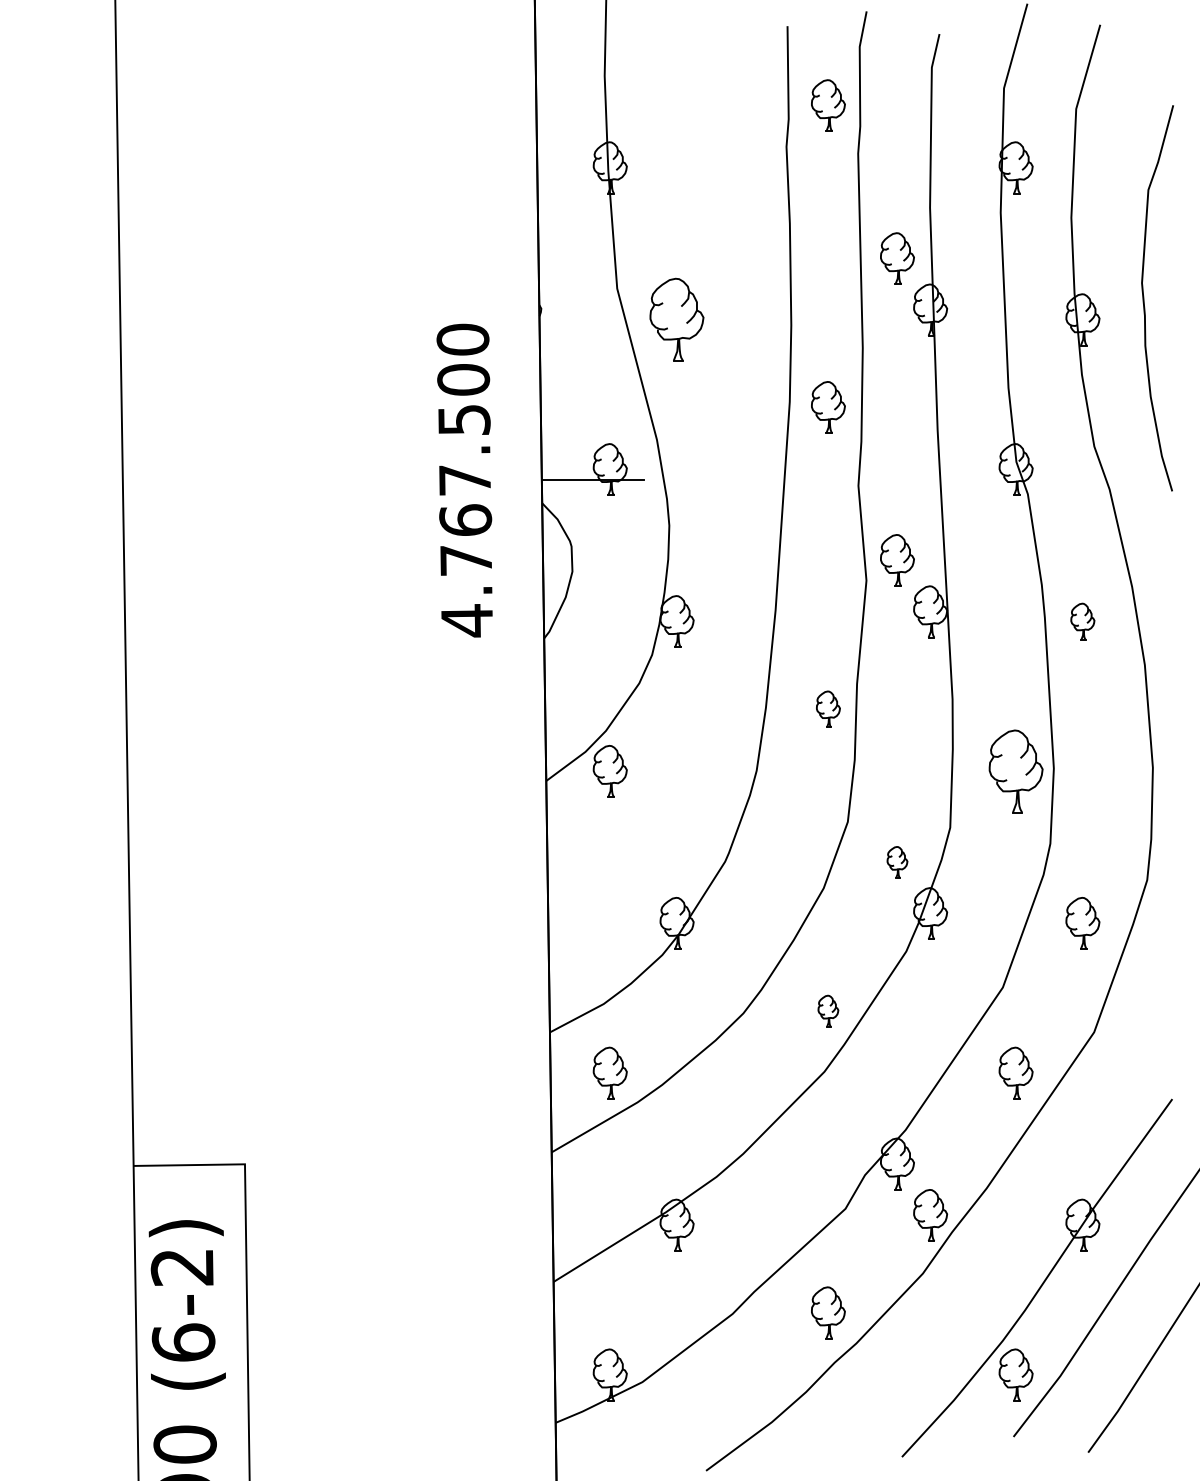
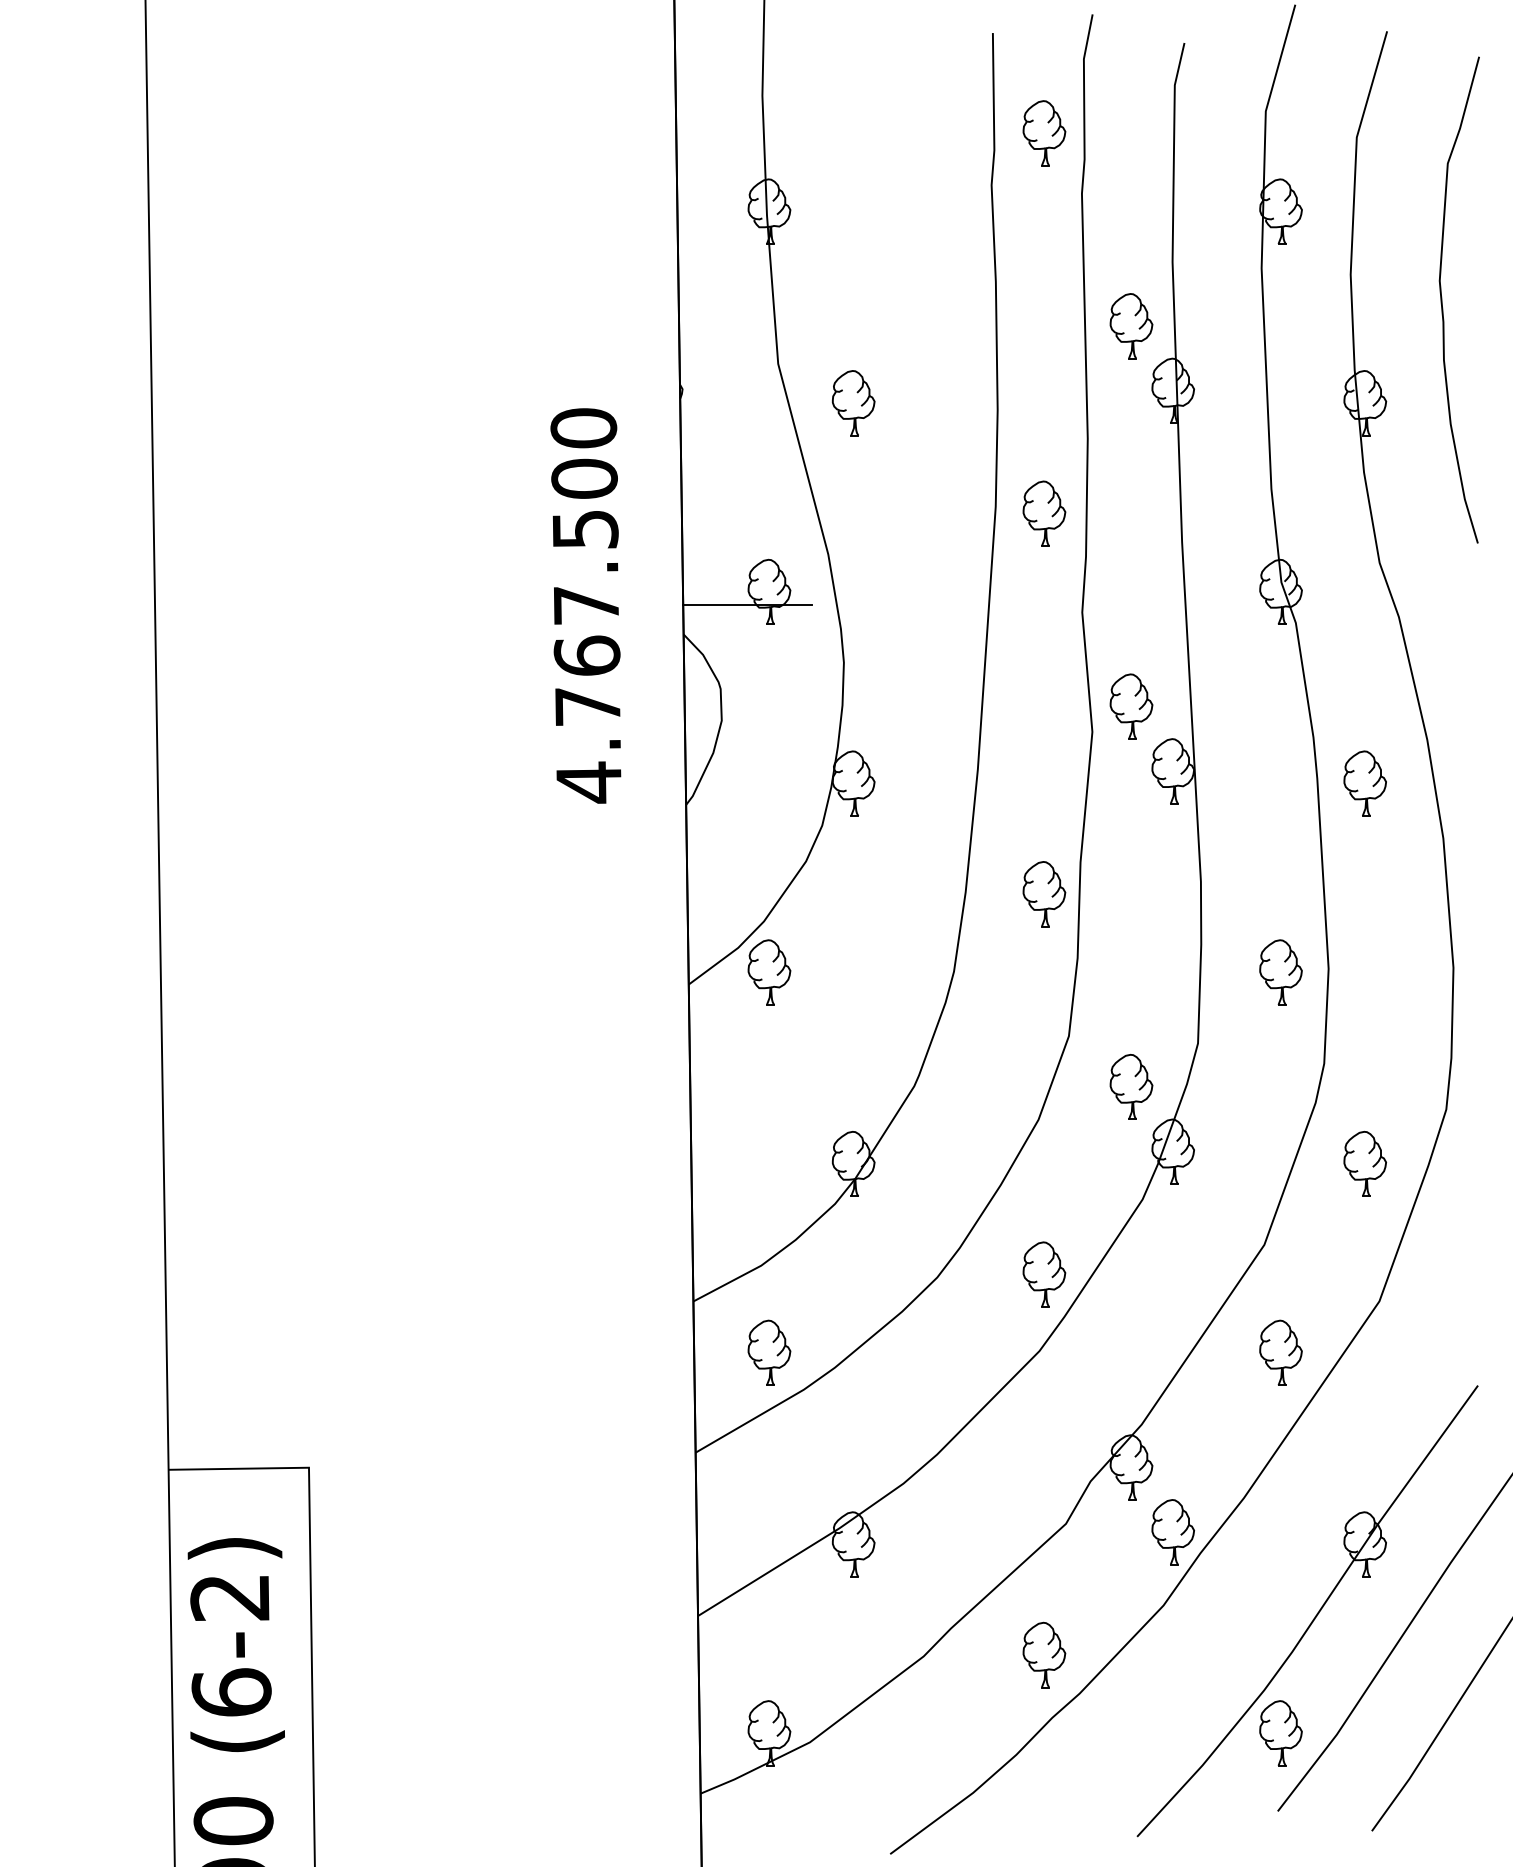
curve: (1144, 297) -> (1442, 299), moved
part: (676, 320) -> (853, 403), size x0.62
part: (1082, 621) -> (1364, 783), size x1.43
part: (828, 709) -> (1044, 894), size x1.43
part: (1015, 771) -> (1280, 972), size x0.62
part: (897, 861) -> (1131, 1086), size x1.67
part: (828, 1011) -> (1044, 1274), size x1.67

